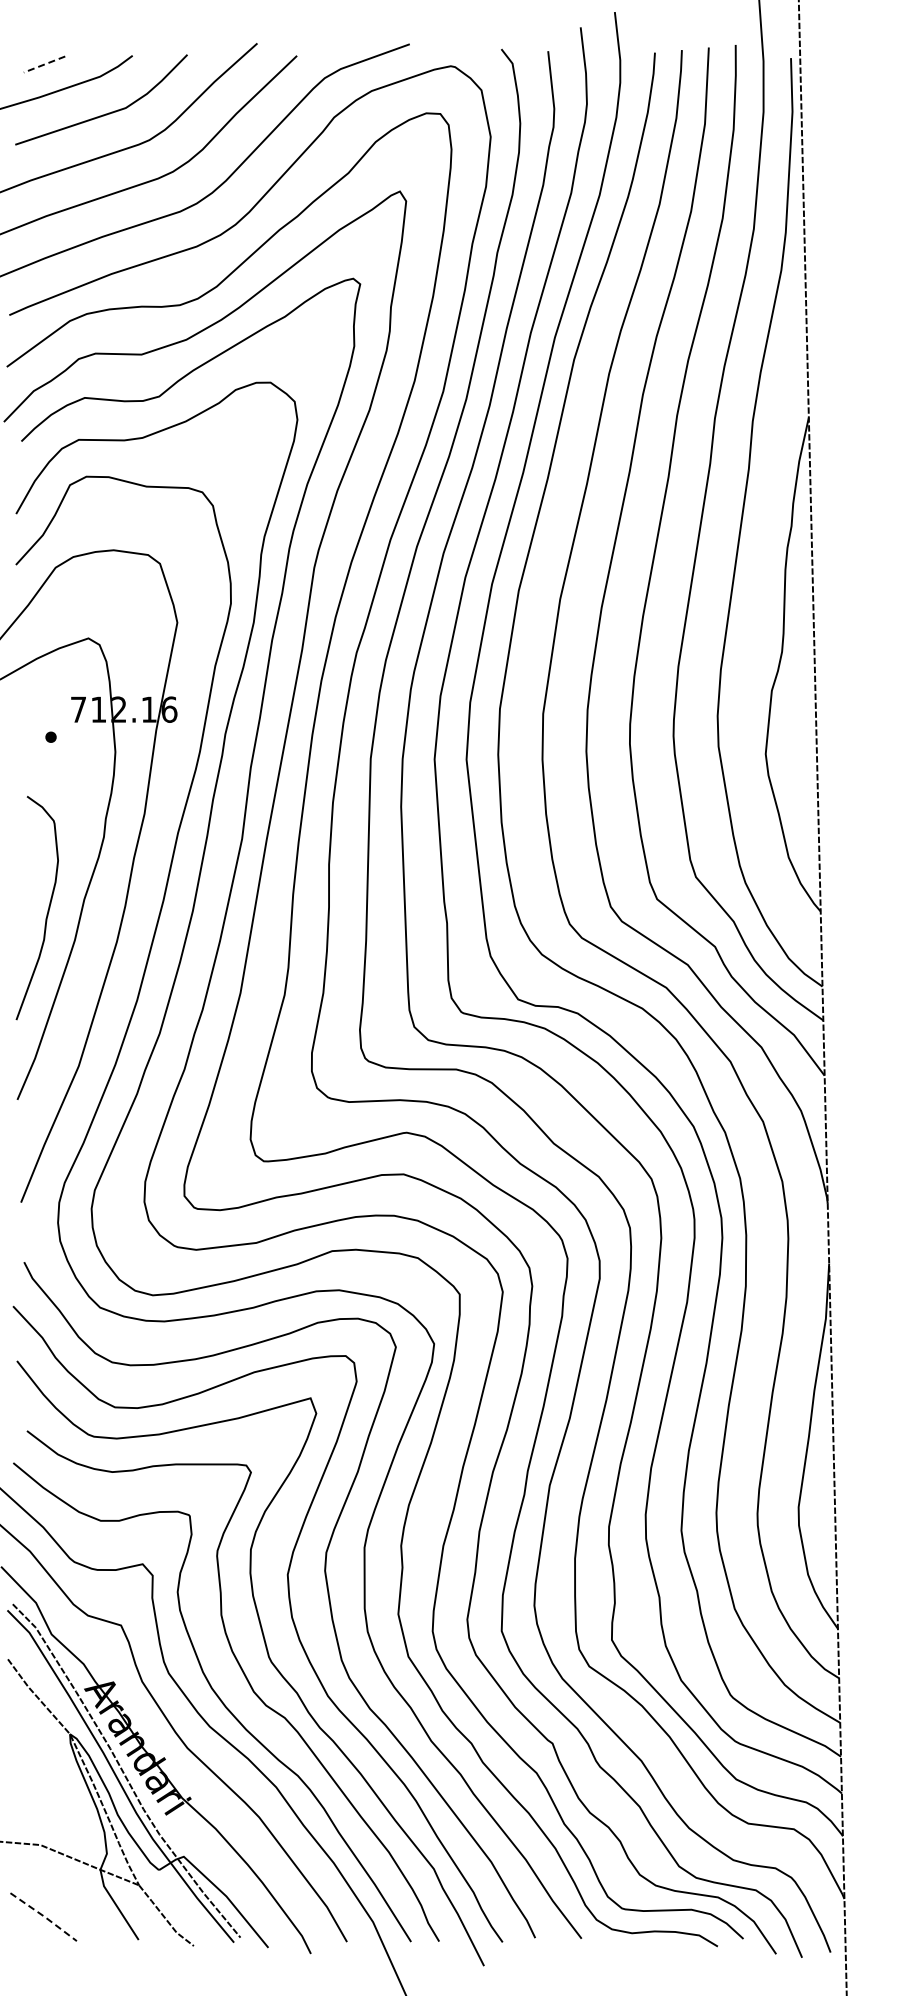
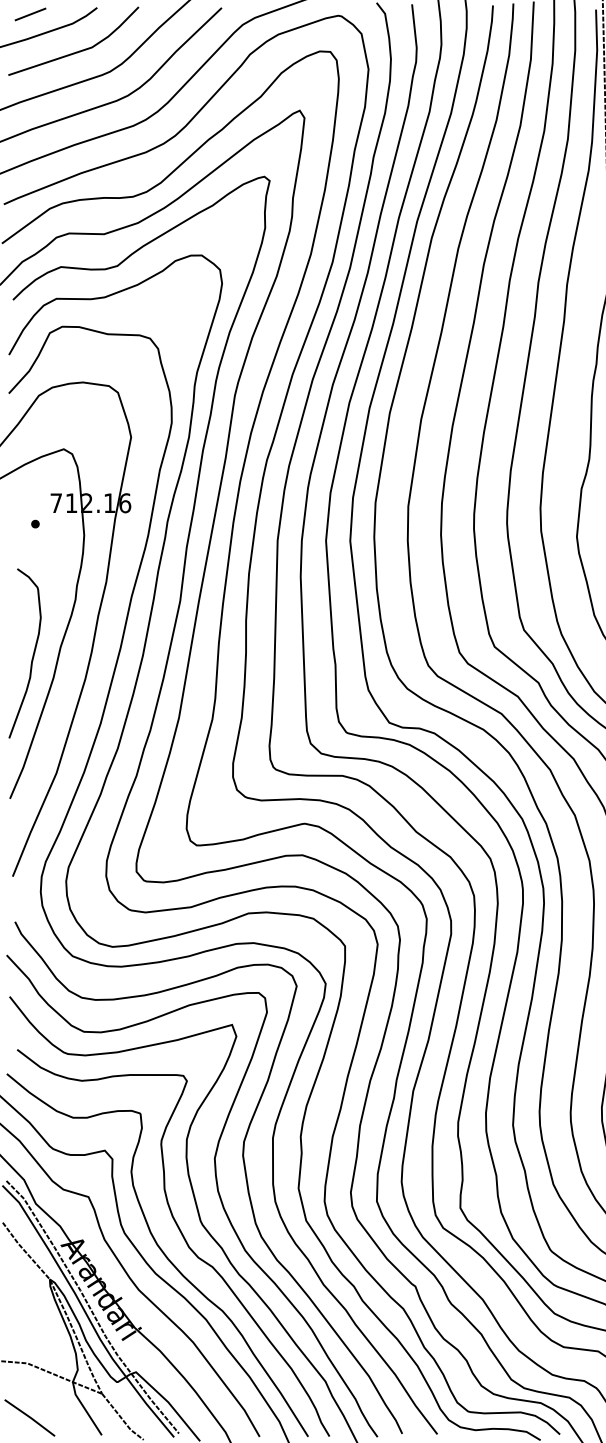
line: (44, 64) -> (30, 14), dashed -> solid
line: (44, 1916) -> (30, 1417), dashed -> solid

